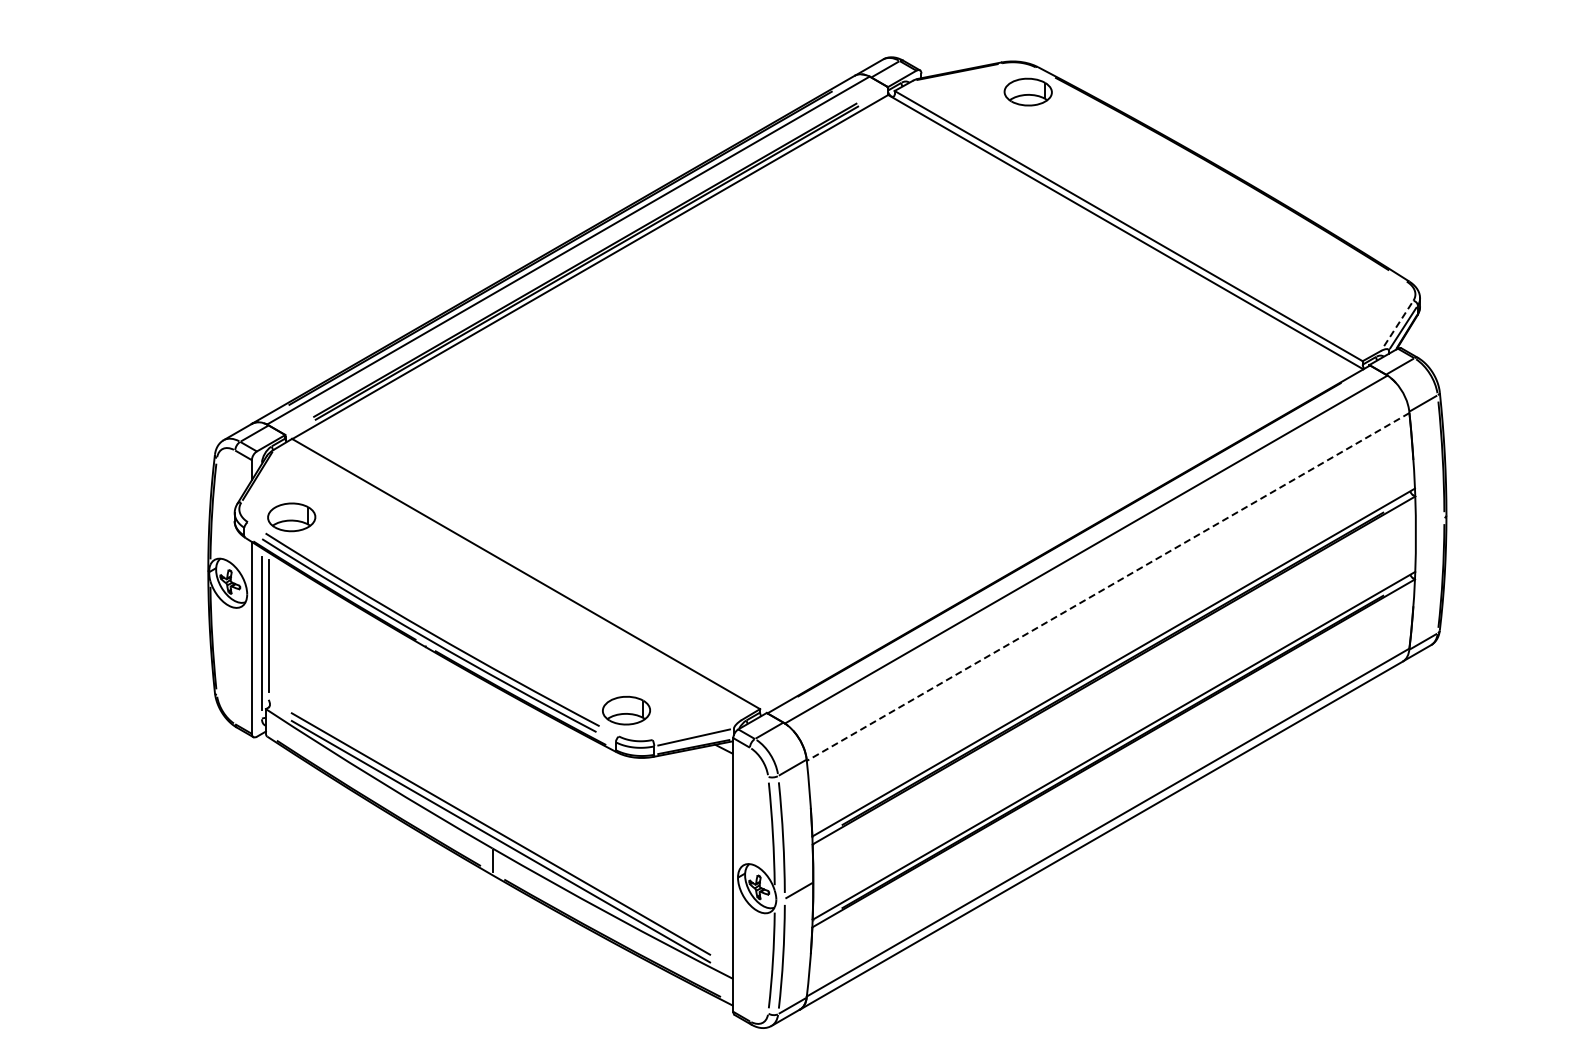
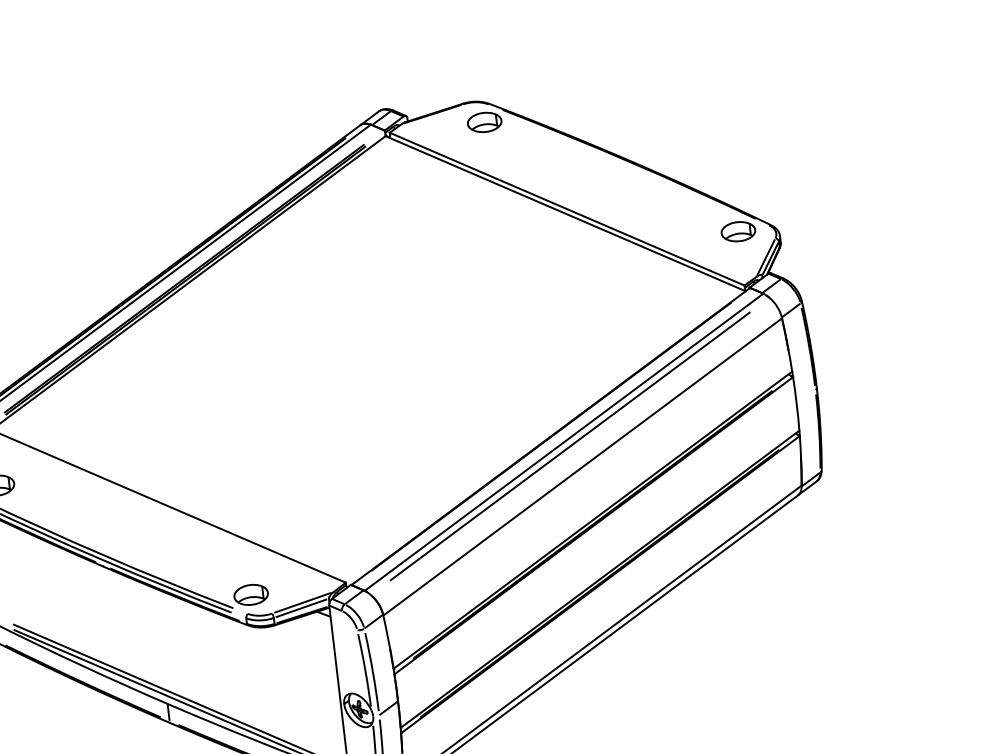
part: (1362, 285) -> (738, 231), added
line: (1397, 325) -> (766, 257), dashed -> solid
line: (1093, 555) -> (569, 445), added
line: (1108, 586) -> (582, 466), dashed -> solid
line: (697, 730) -> (303, 603), added

